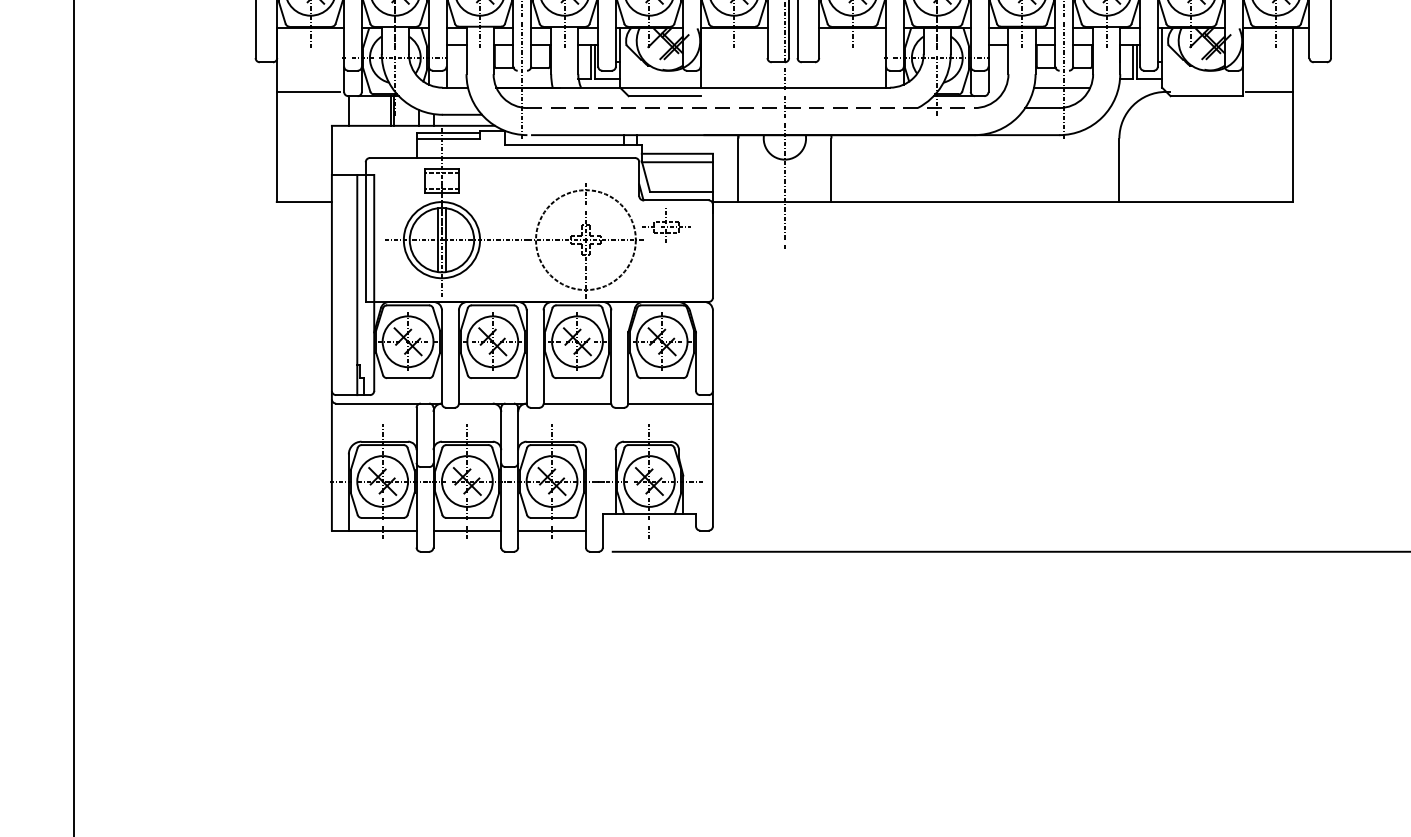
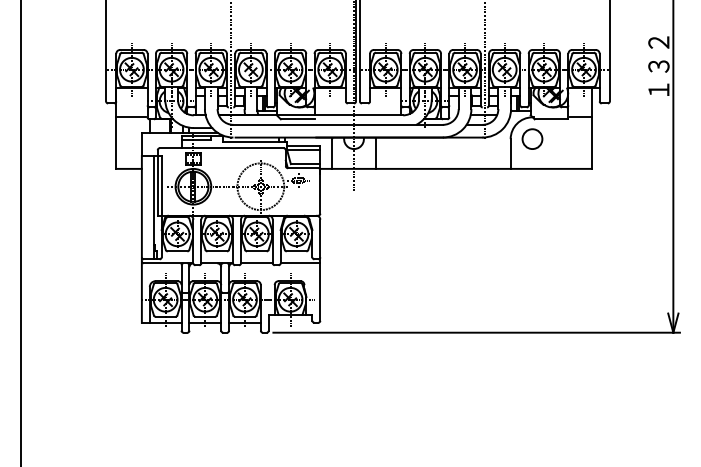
line: (751, 107) -> (338, 124), dashed -> solid
circle: (1165, 137) -> (532, 138), added

